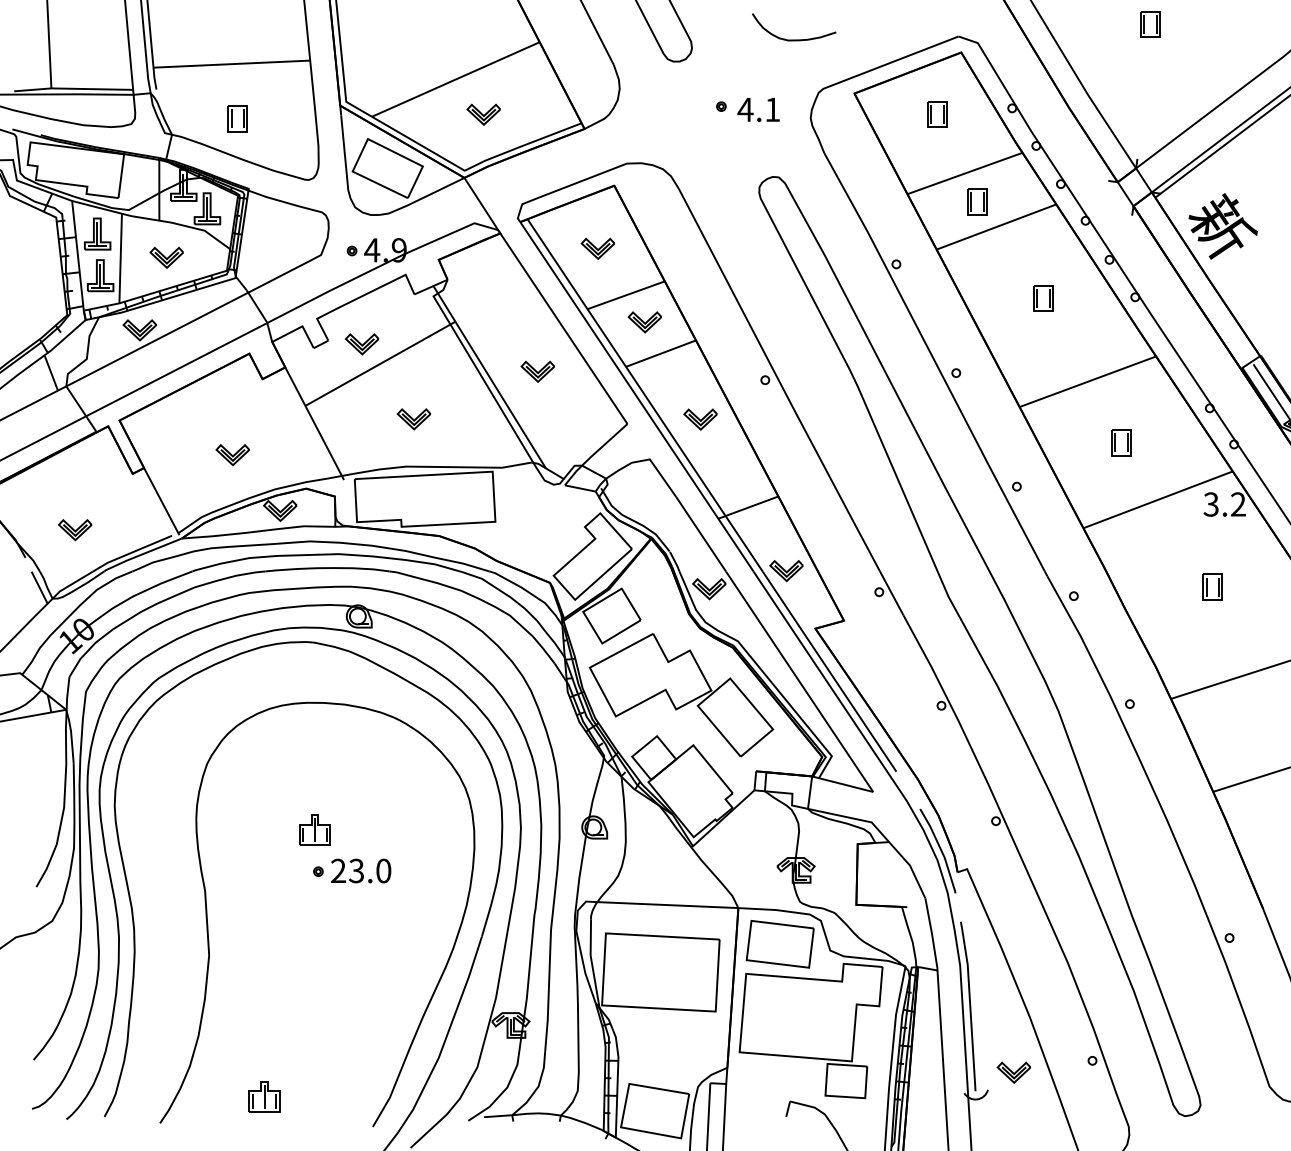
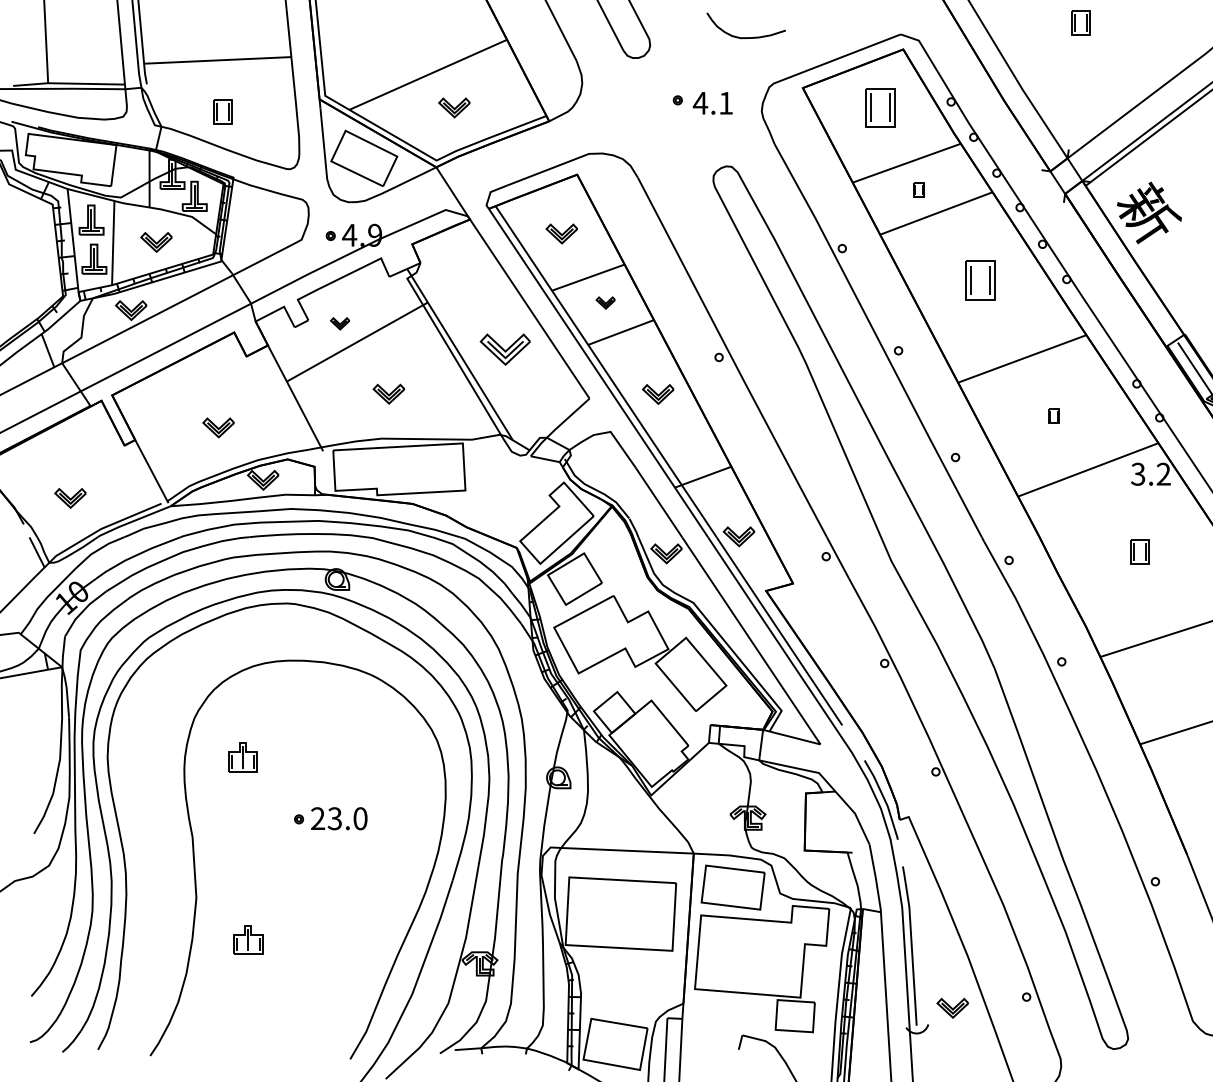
part: (937, 114) -> (880, 107), size x1.6
part: (977, 201) -> (918, 189), size x0.6
part: (1042, 298) -> (979, 280), size x1.6
part: (644, 321) -> (605, 302), size x0.6
part: (361, 344) -> (339, 323), size x0.6
part: (538, 371) -> (505, 349), size x1.6
part: (1121, 441) -> (1053, 415), size x0.6
part: (314, 830) -> (242, 757), moved
part: (264, 1096) -> (248, 939), moved

